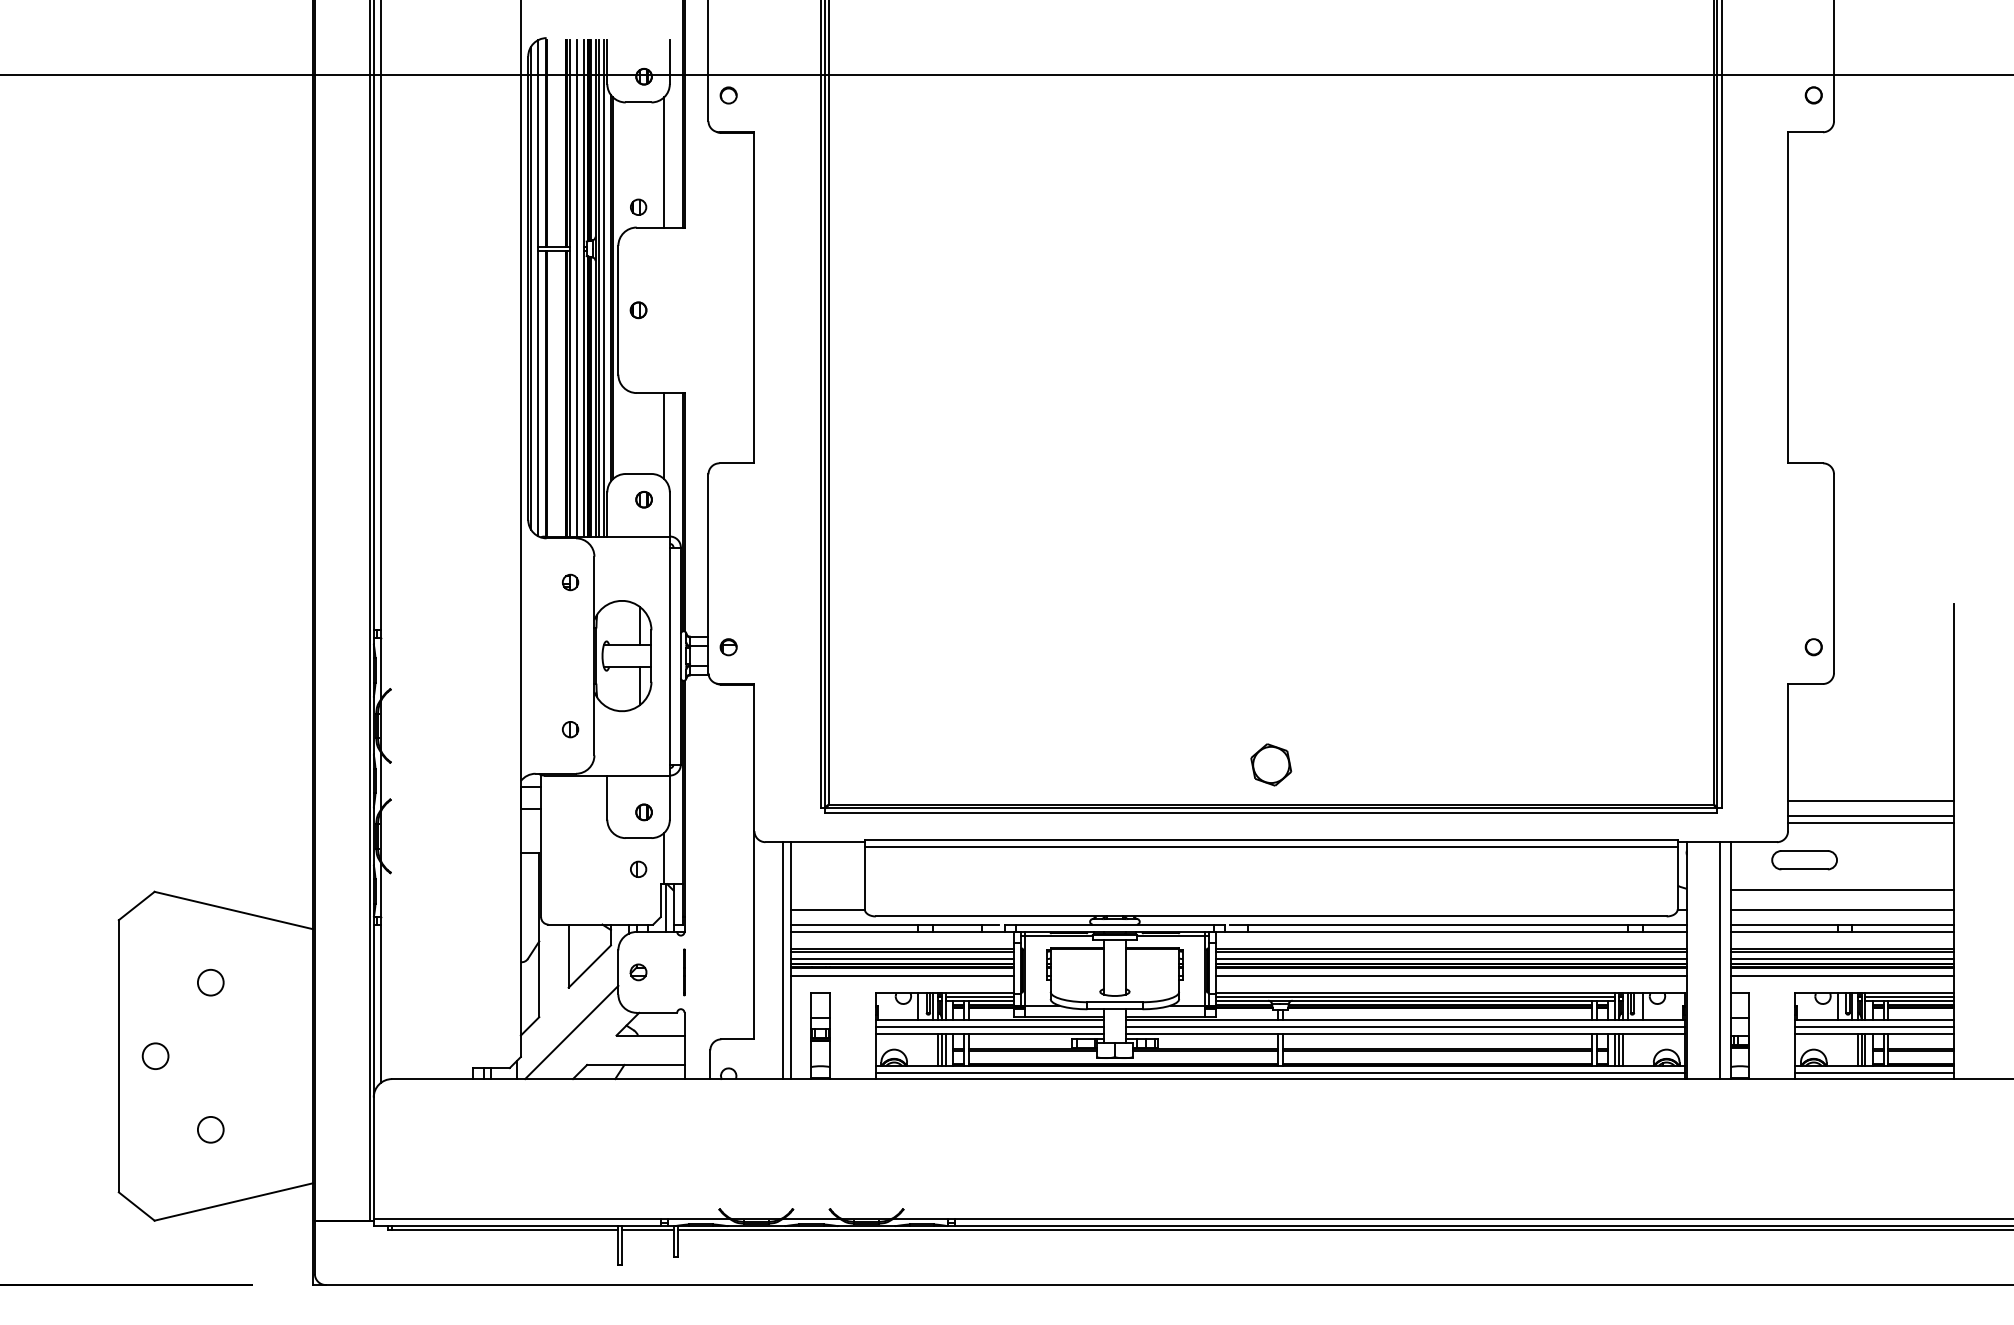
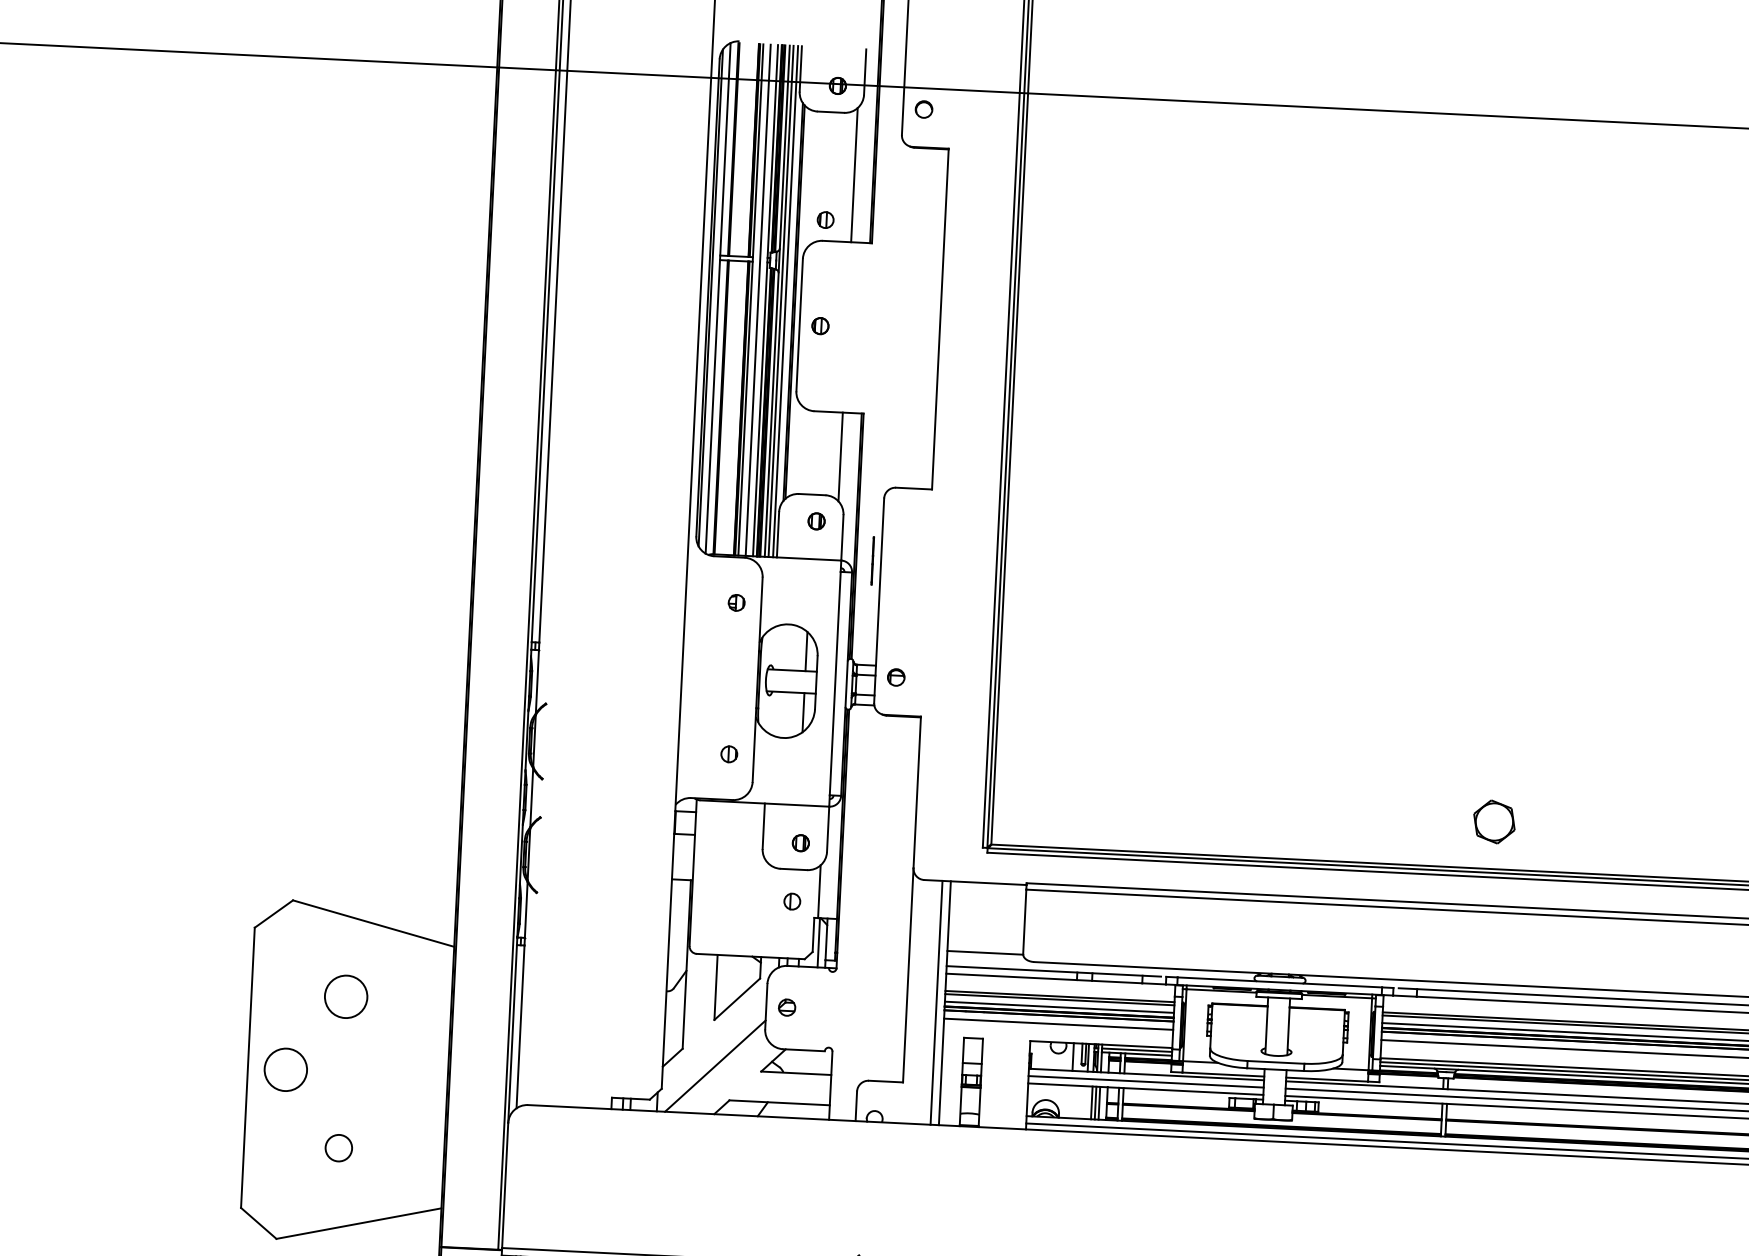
part: (1271, 764) -> (1494, 821), moved
line: (684, 972) -> (872, 561), moved
circle: (210, 982) -> (345, 996), size x1.6
circle: (155, 1055) -> (285, 1068), size x1.6

